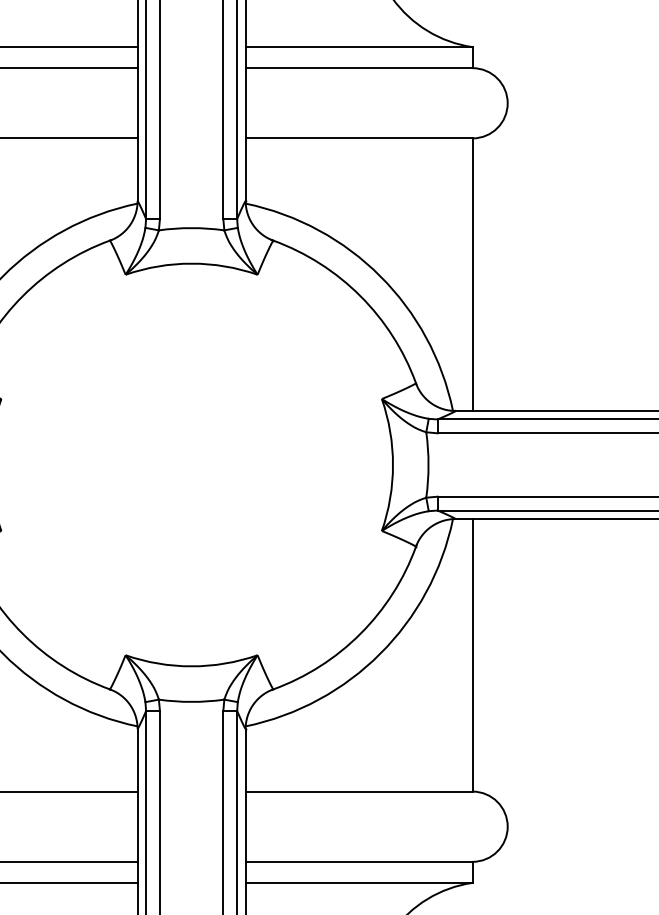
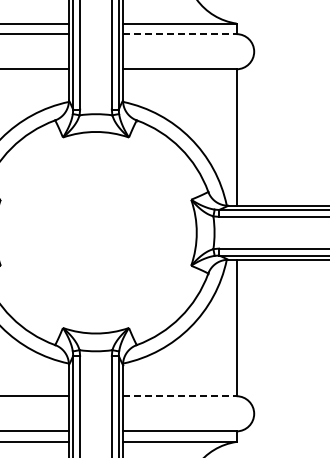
line: (358, 68) -> (179, 34), solid -> dashed
line: (358, 792) -> (179, 396), solid -> dashed

